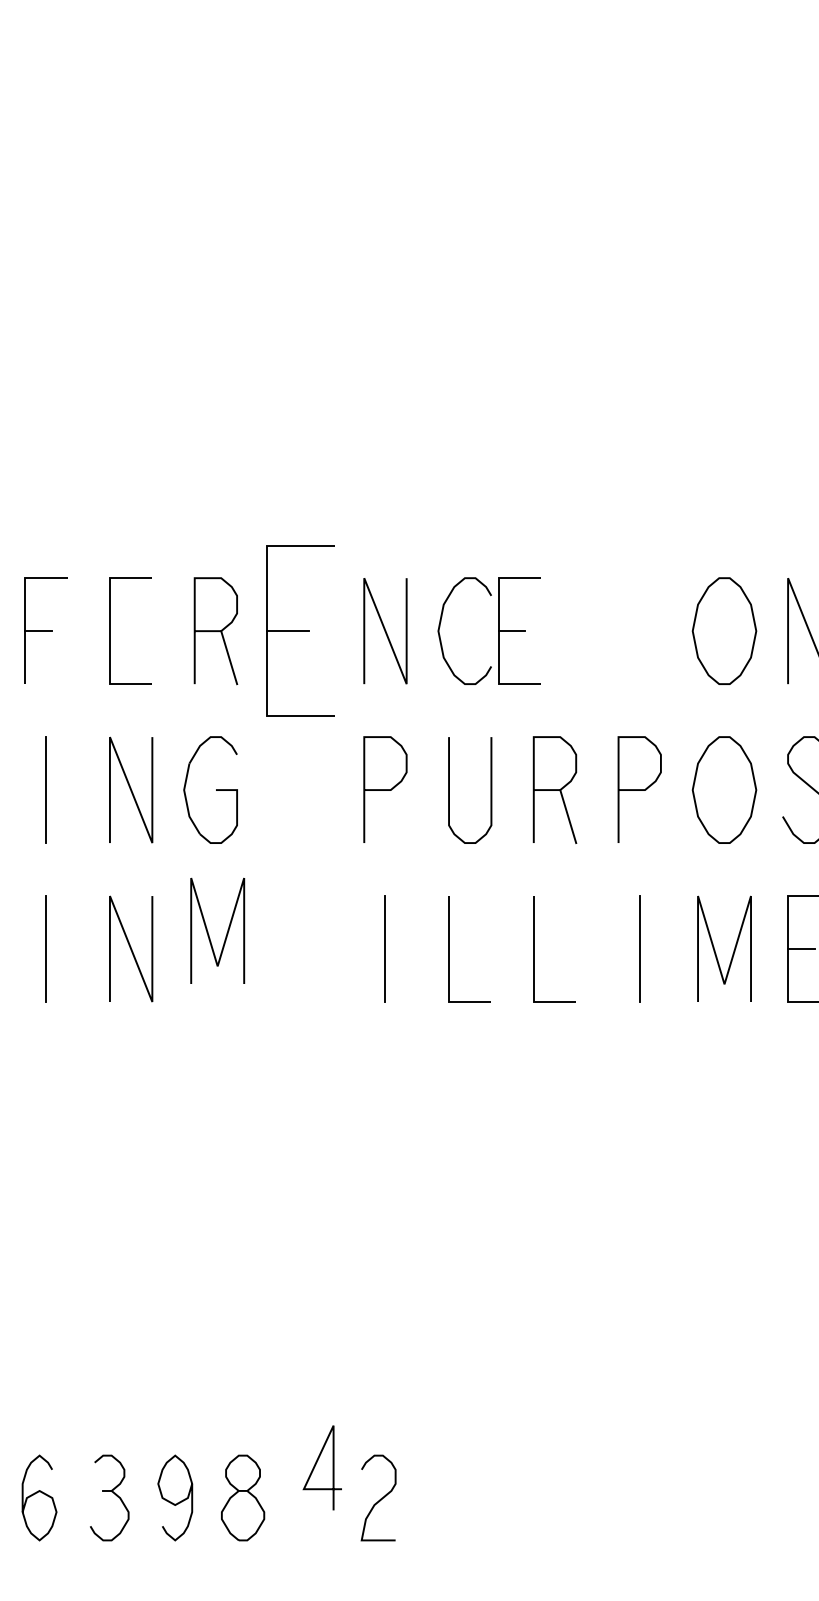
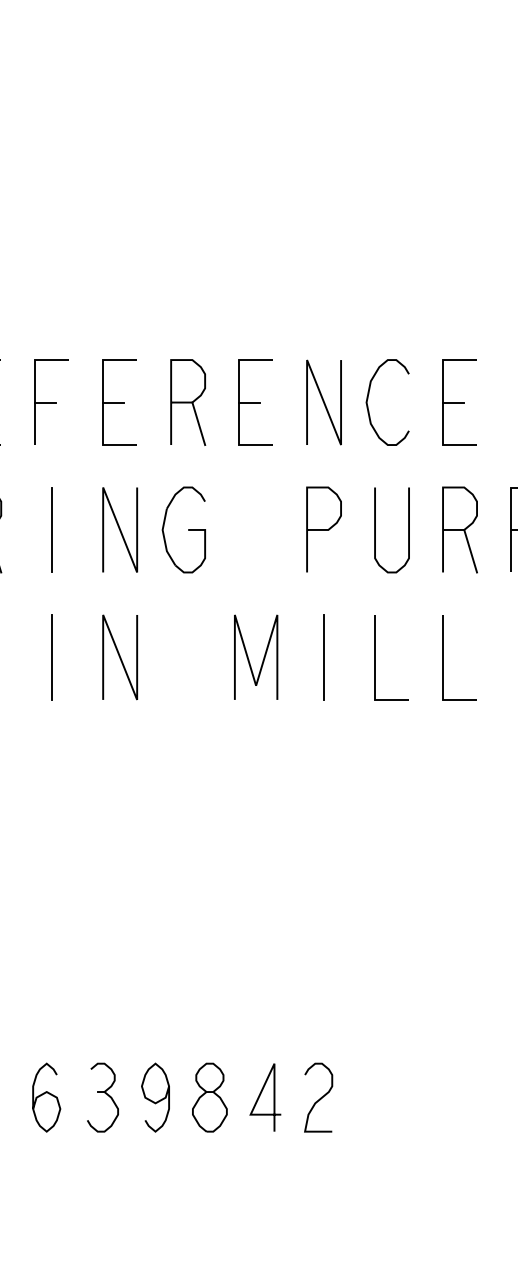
part: (300, 630) -> (255, 402), size x0.62
part: (519, 630) -> (459, 402), moved
line: (122, 631) -> (113, 402), added
line: (209, 934) -> (249, 660), moved
line: (316, 1464) -> (260, 1094), moved

